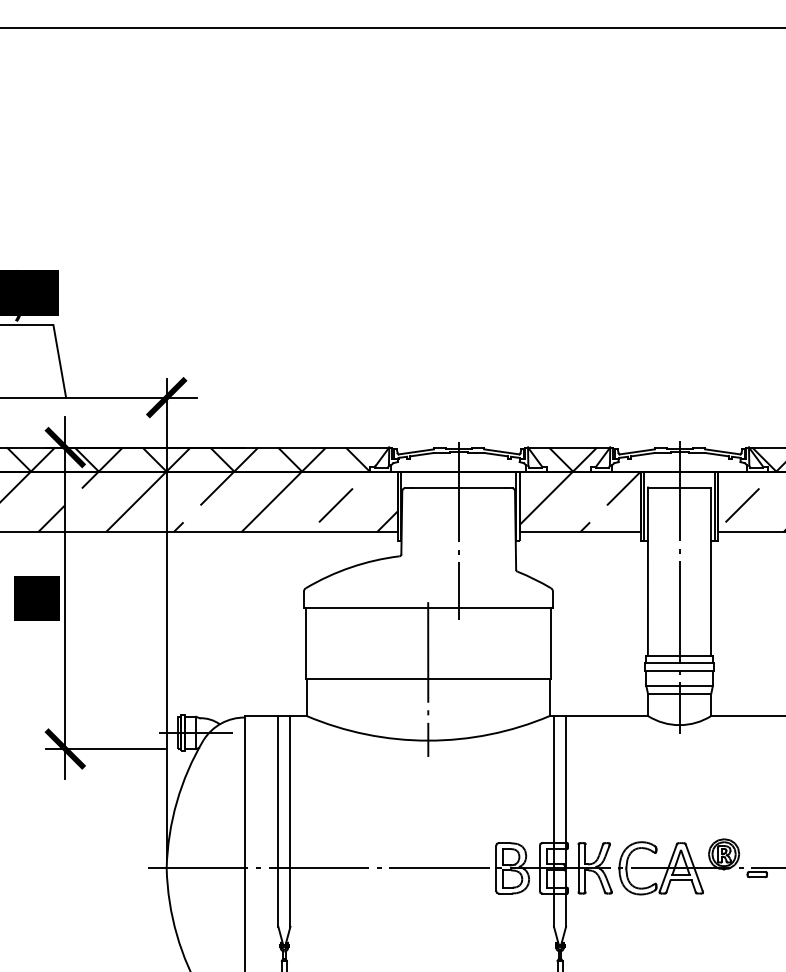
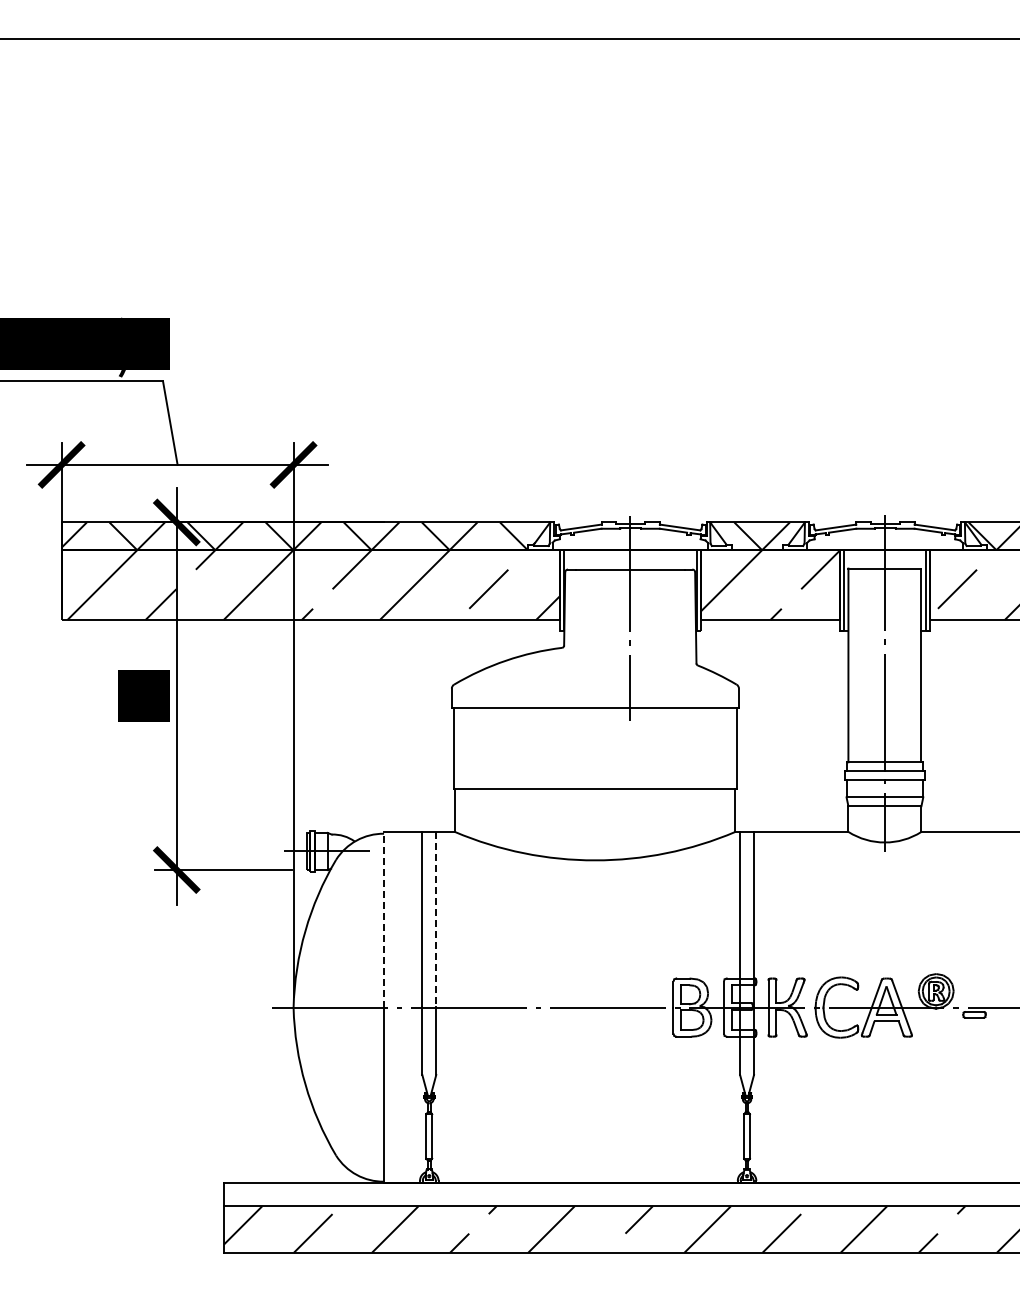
line: (428, 679) -> (595, 789), removed
line: (245, 791) -> (384, 919), solid -> dashed
line: (290, 791) -> (436, 919), solid -> dashed

